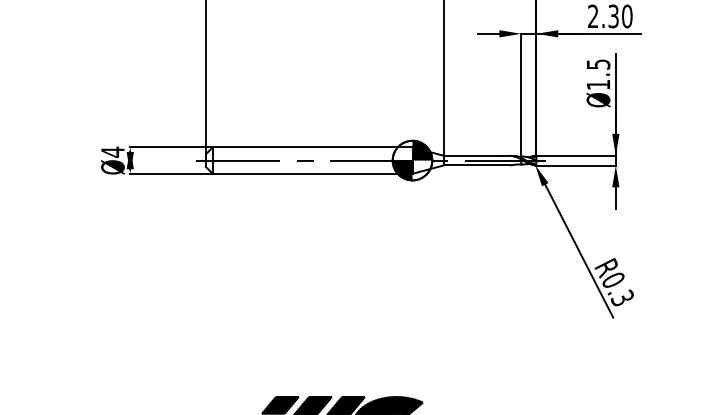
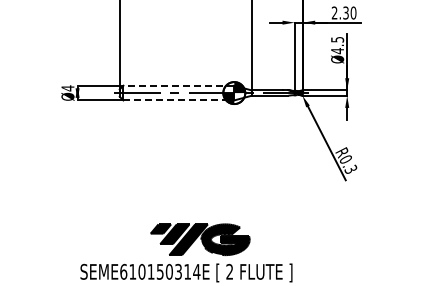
text: (598, 85) -> (337, 51), Ø1.5 -> Ø4.5
line: (311, 146) -> (178, 85), solid -> dashed
line: (313, 173) -> (179, 100), solid -> dashed

